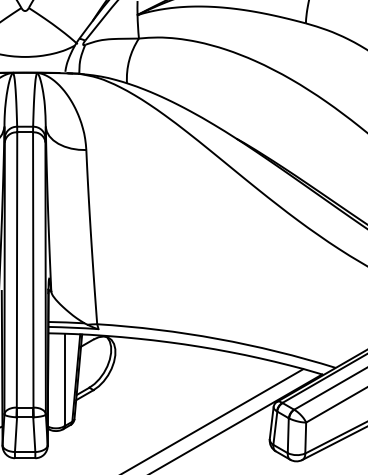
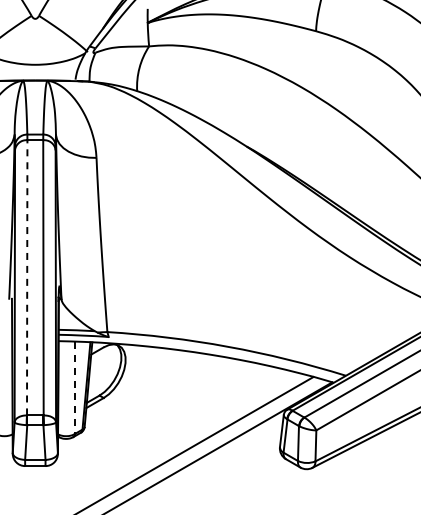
line: (17, 269) -> (27, 277), solid -> dashed
line: (64, 380) -> (74, 388), solid -> dashed

